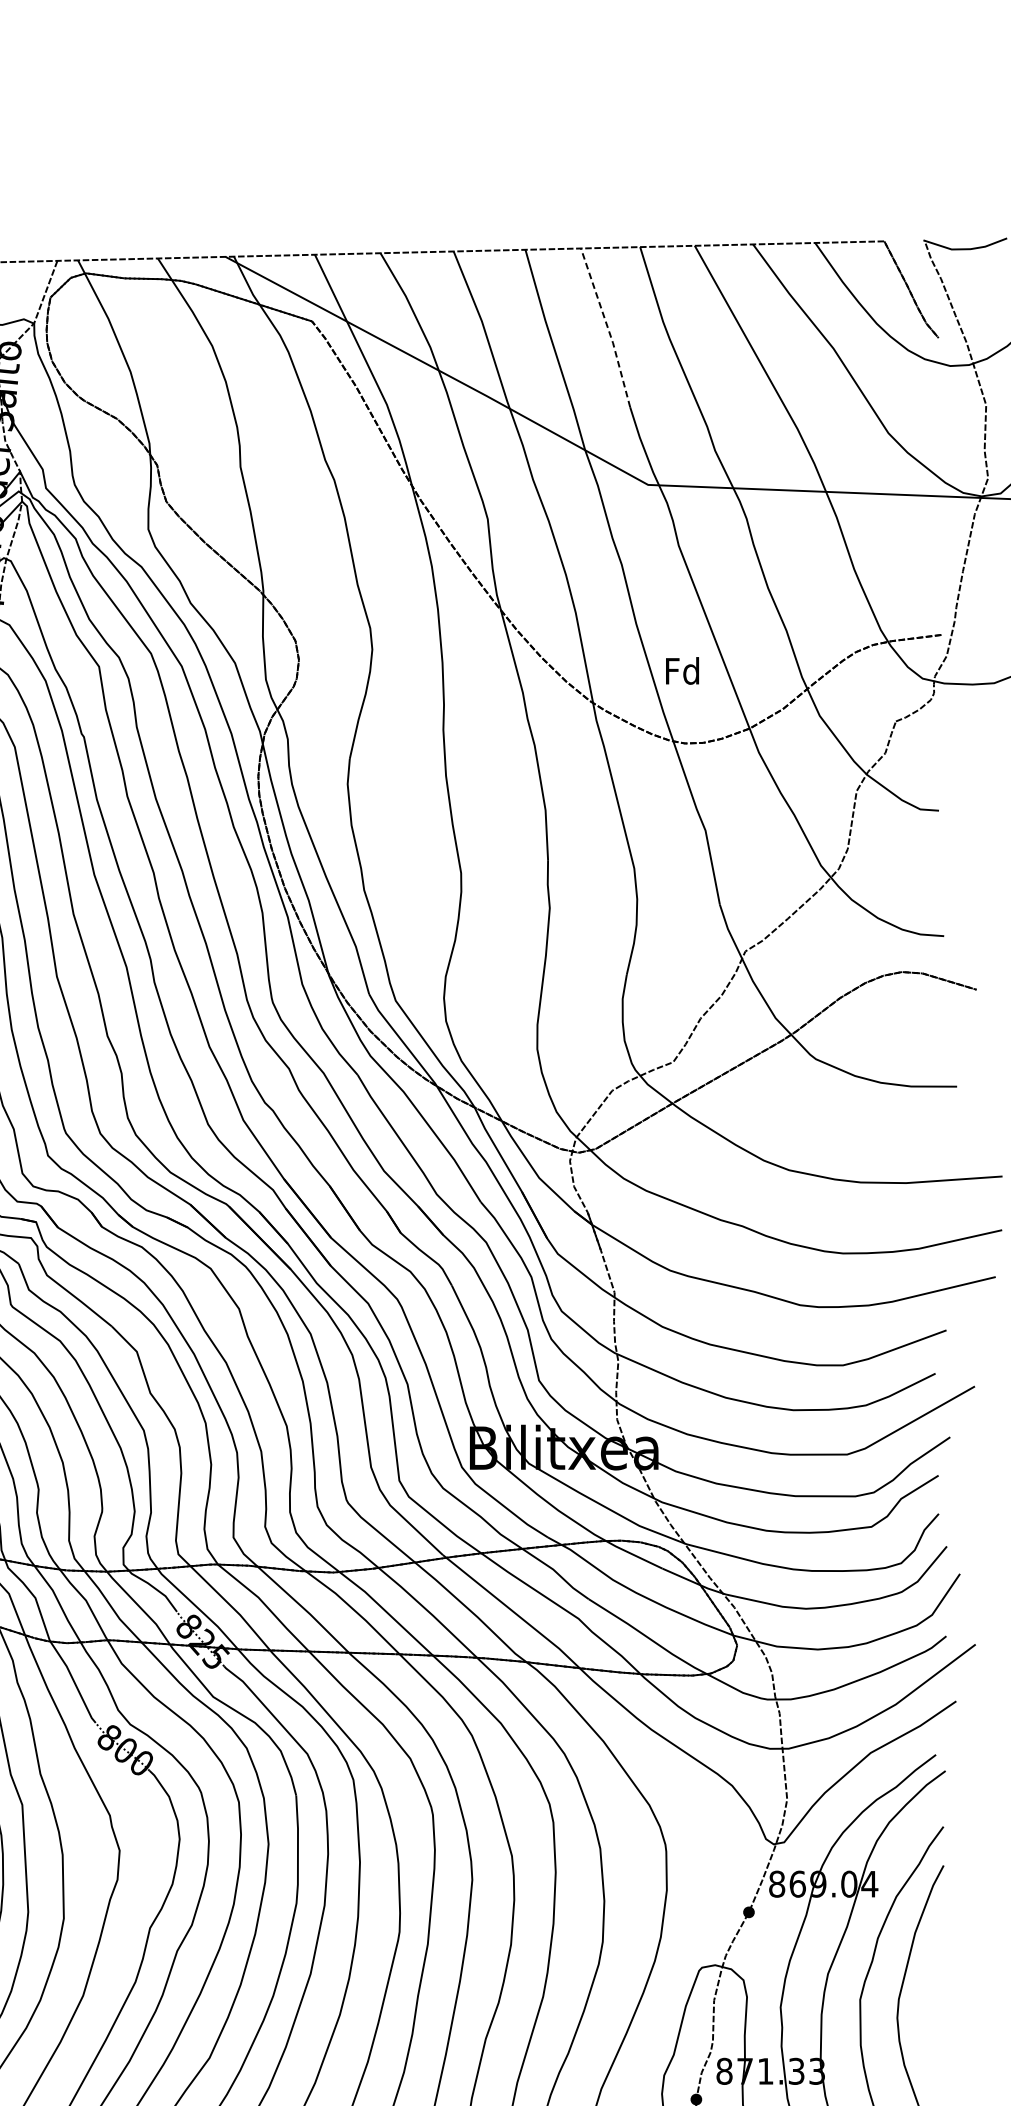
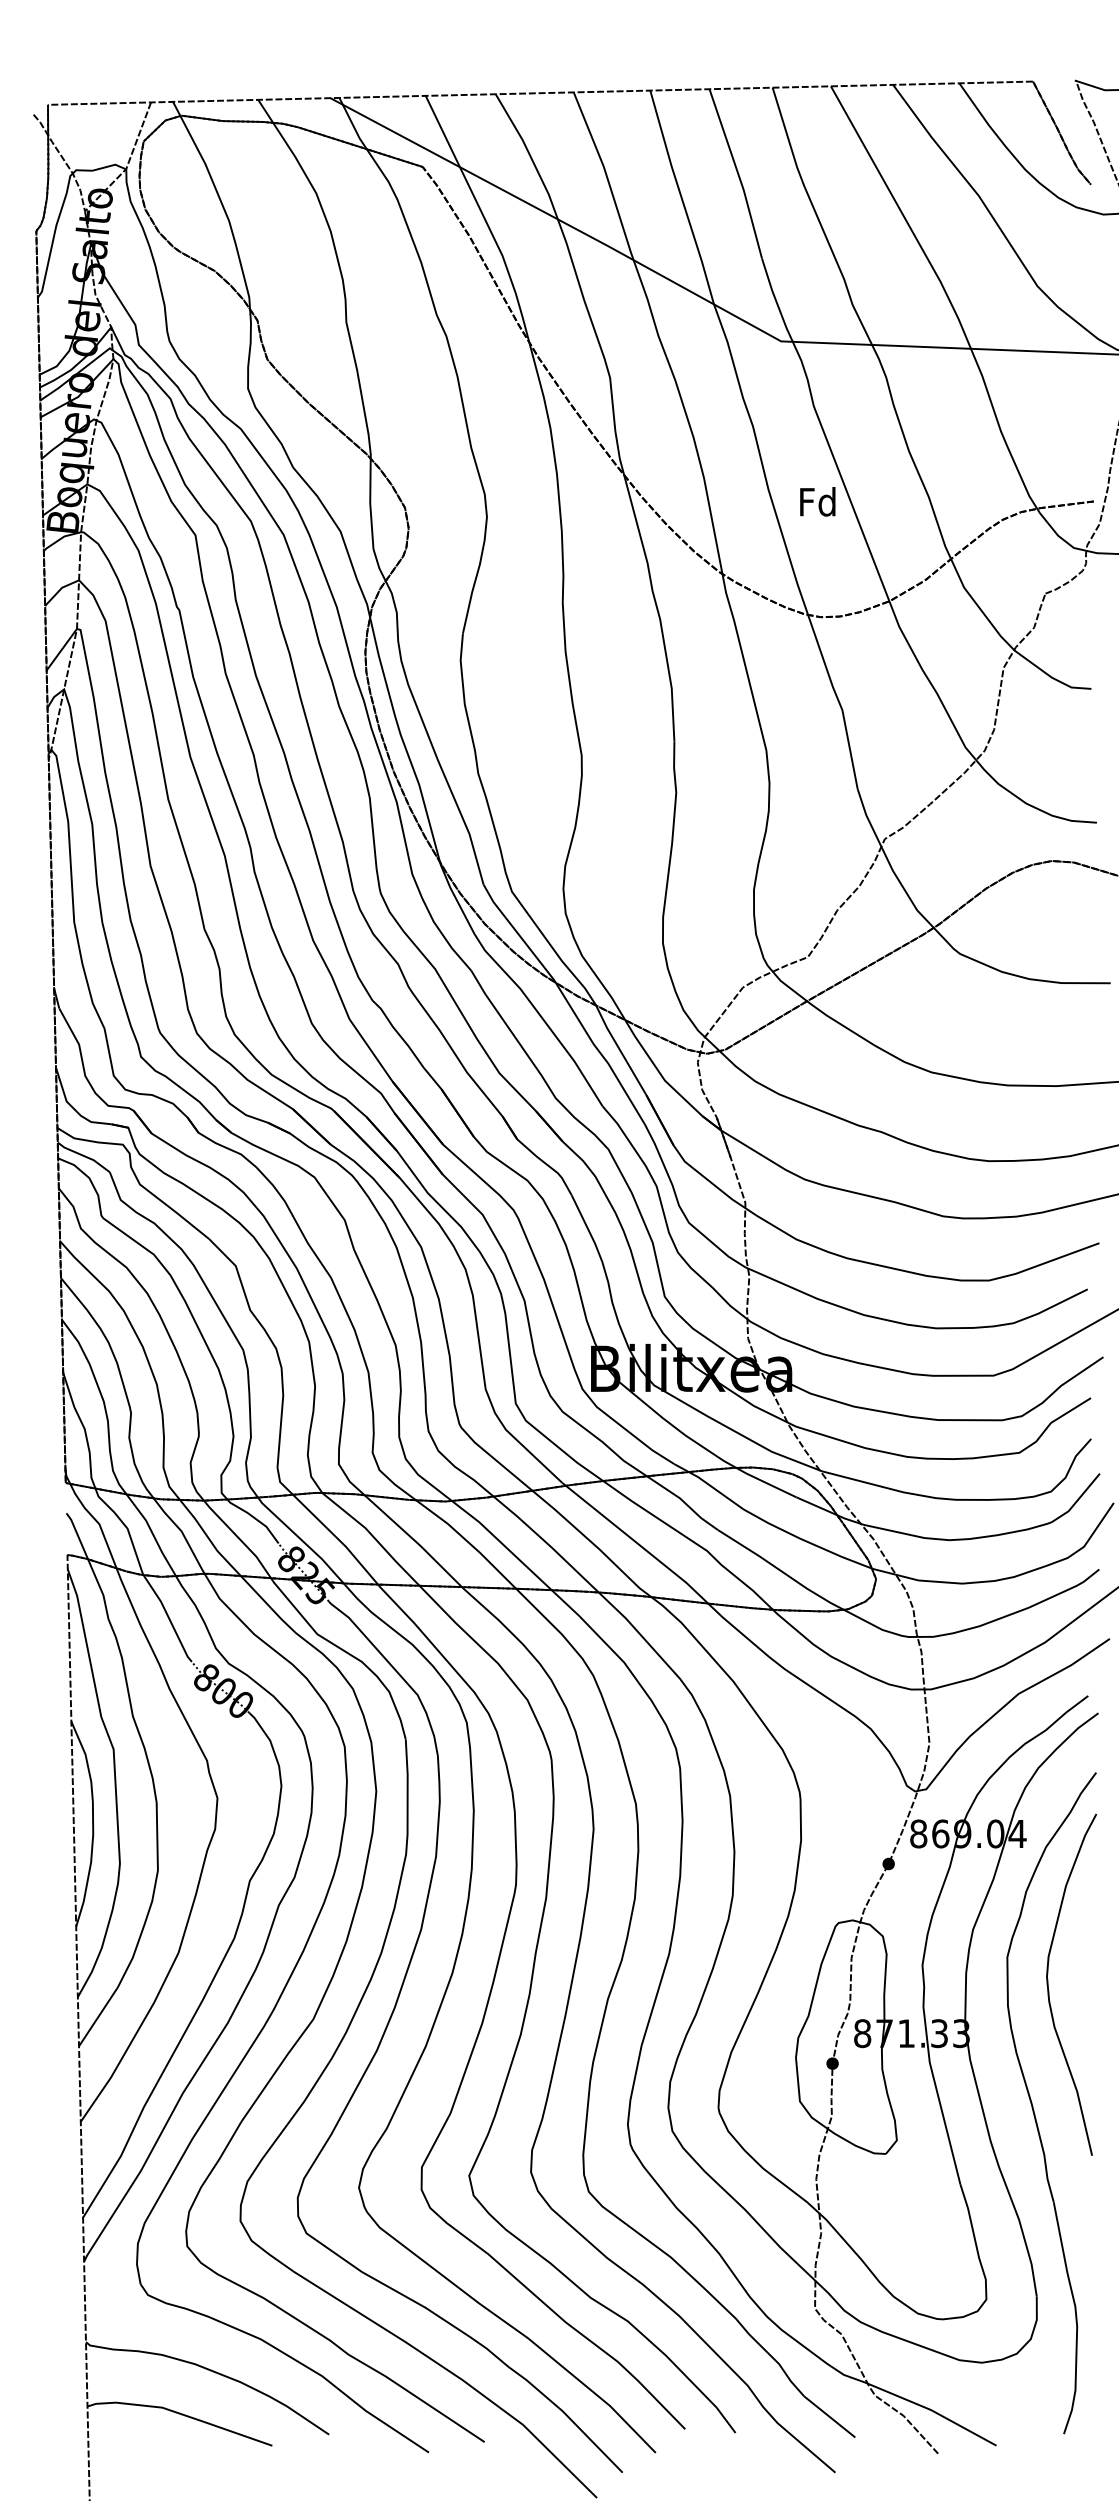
line: (607, 327) -> (737, 173), dashed -> solid
text: (682, 670) -> (817, 501), moved

